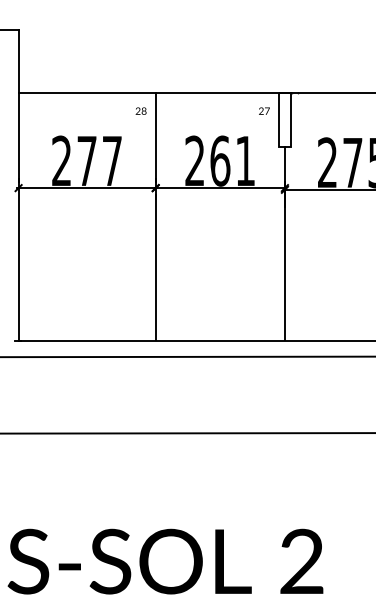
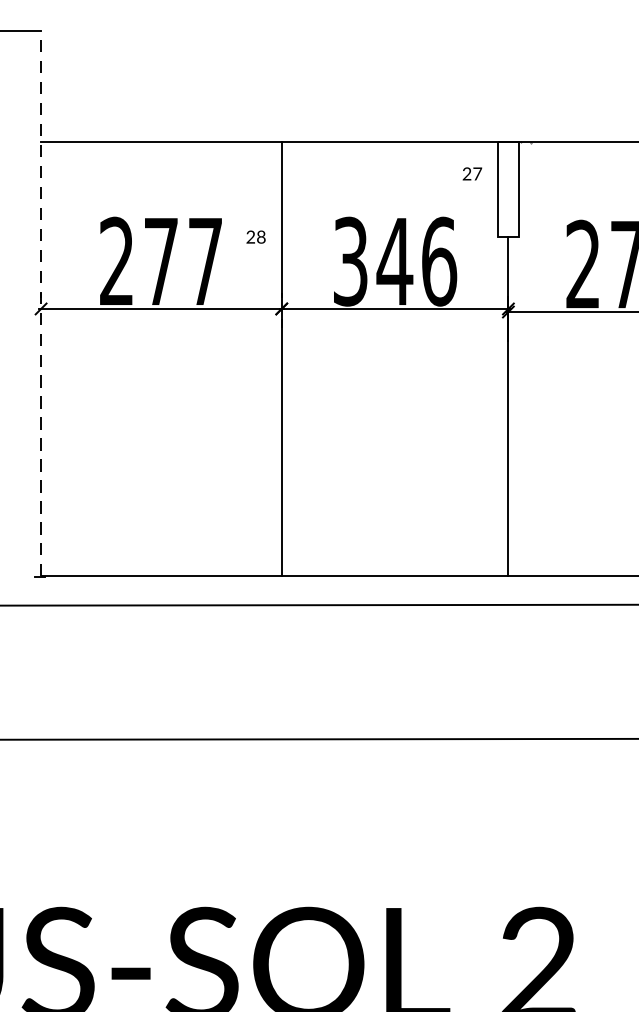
text: (140, 110) -> (254, 235), moved
text: (220, 160) -> (395, 260), 261 -> 346
line: (18, 184) -> (40, 302), solid -> dashed

